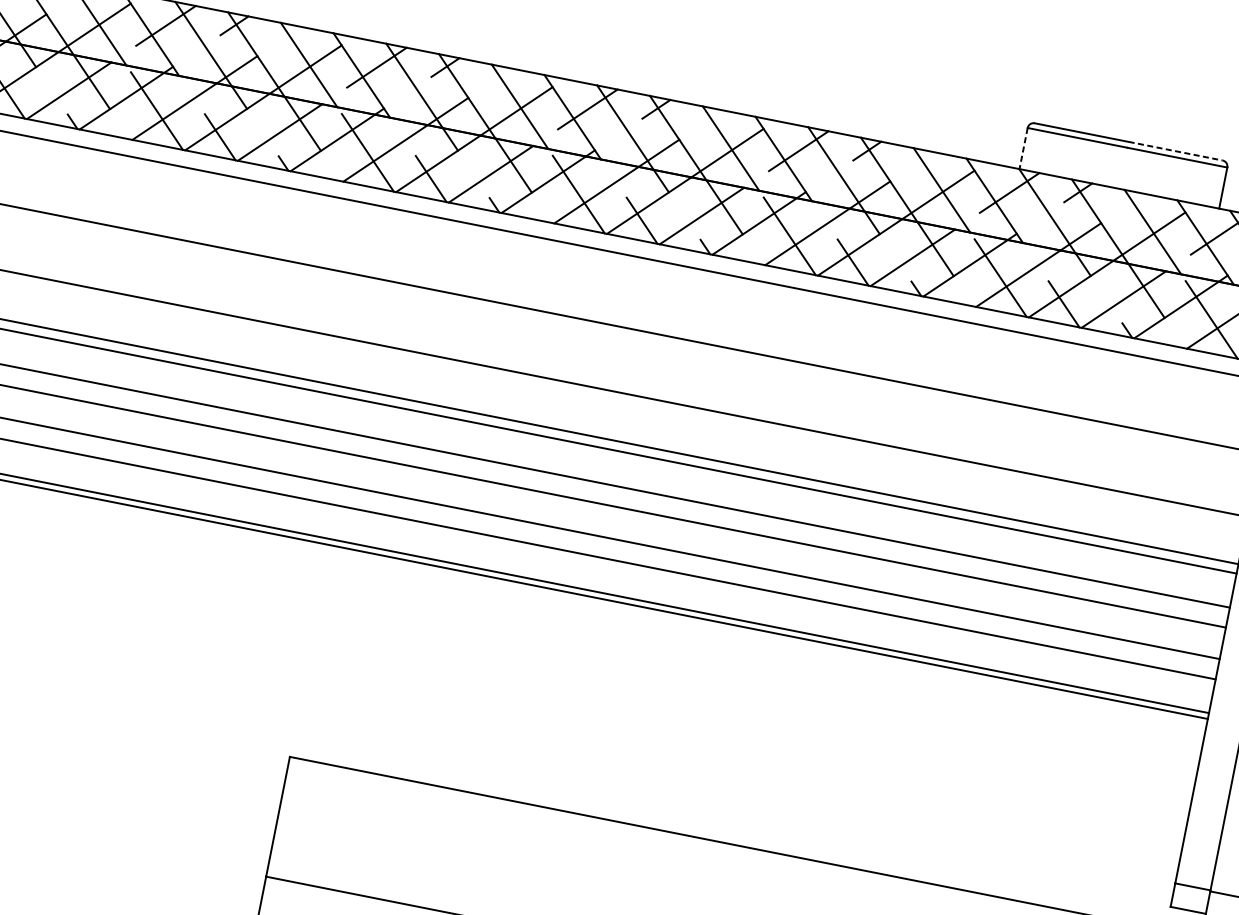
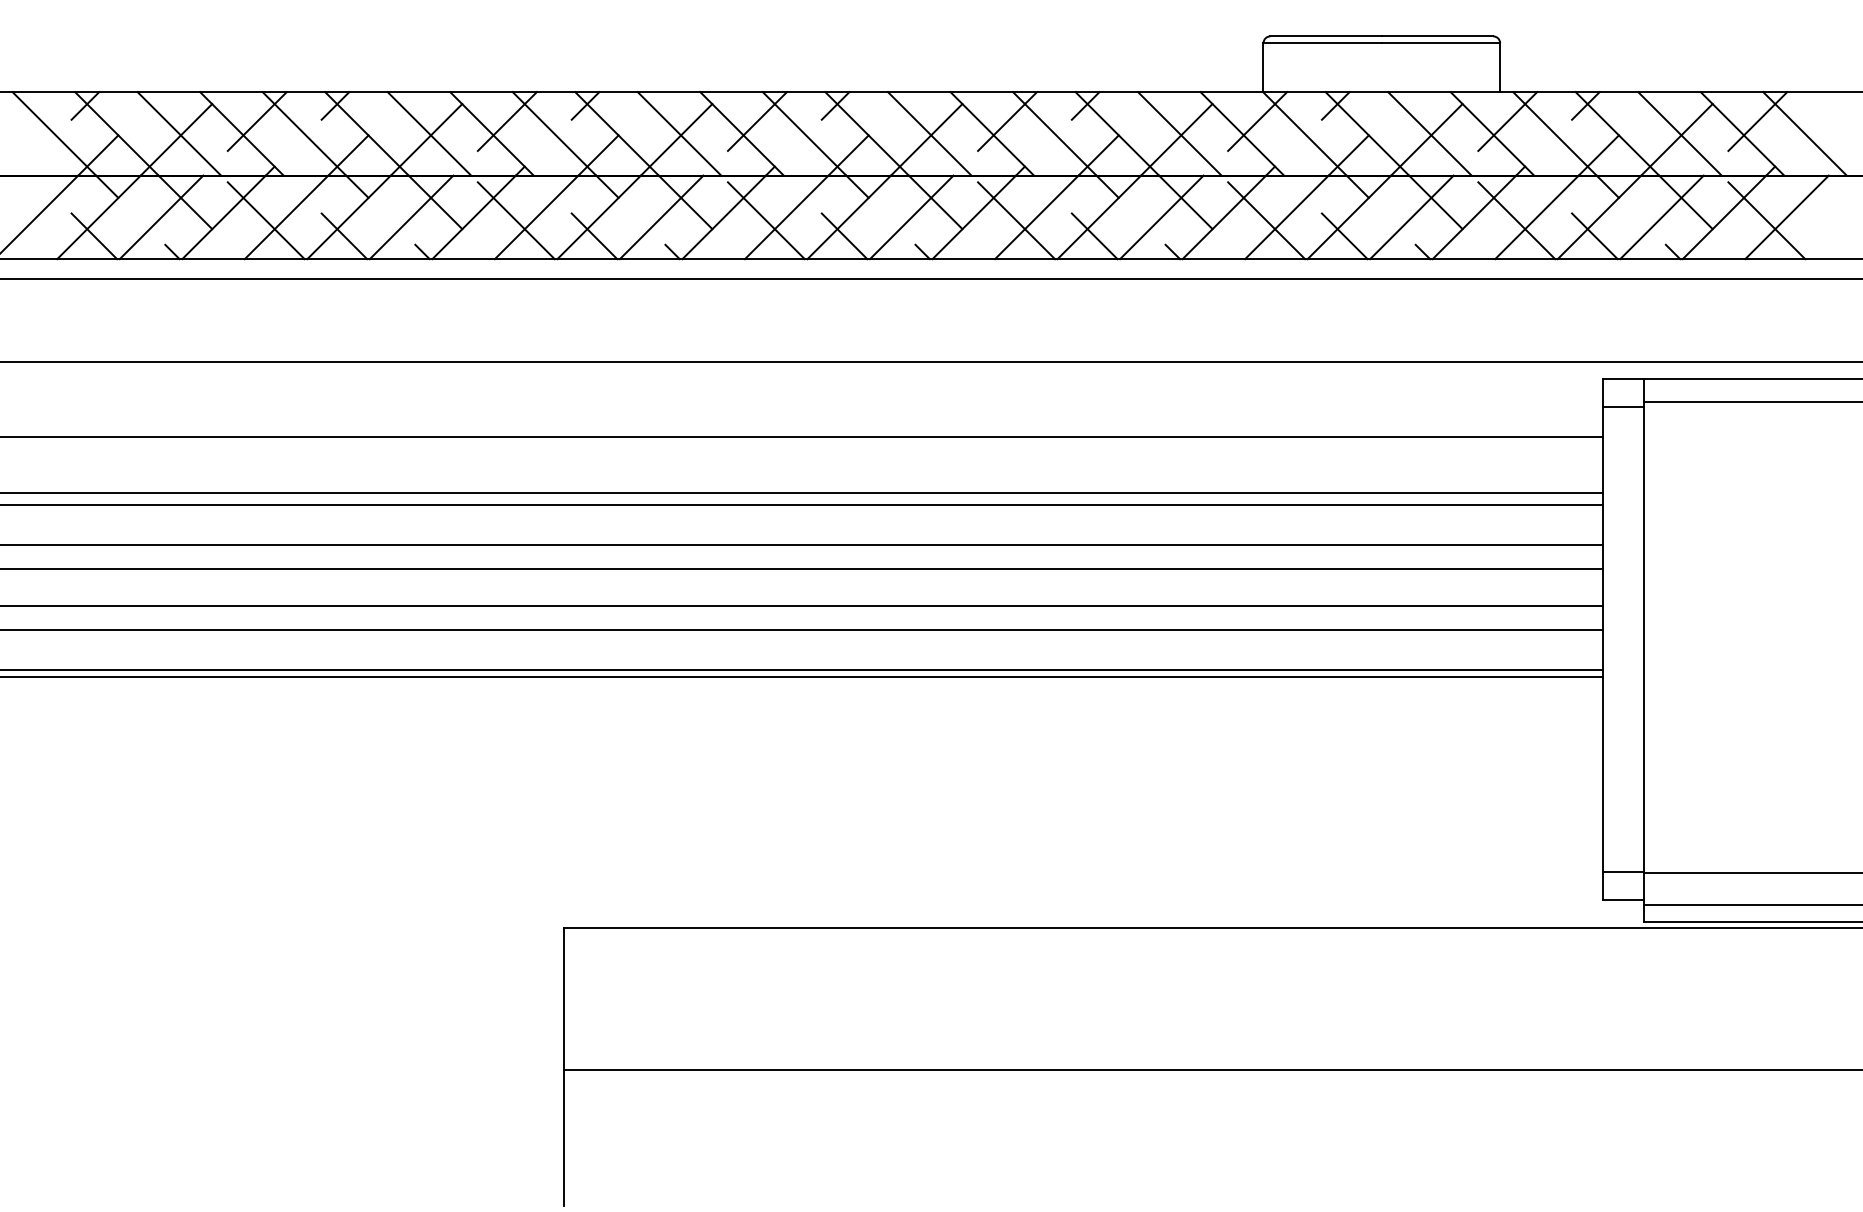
line: (1023, 149) -> (1263, 68), dashed -> solid
line: (1175, 151) -> (1437, 36), dashed -> solid

